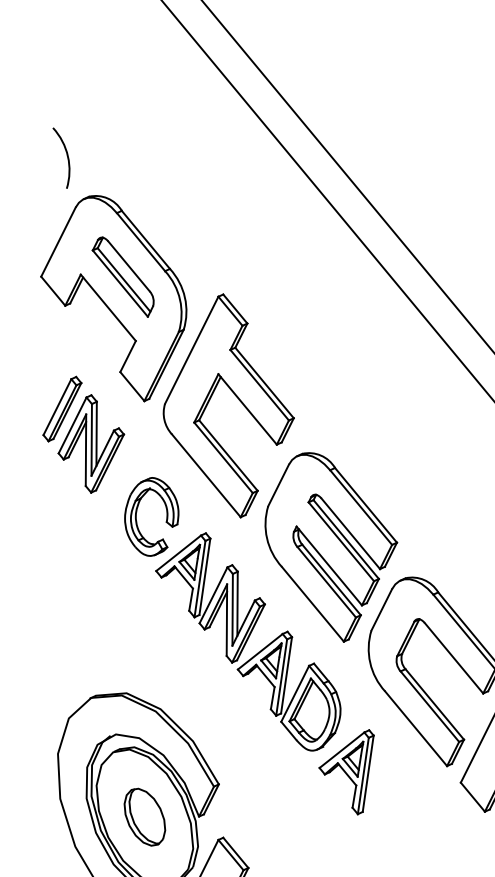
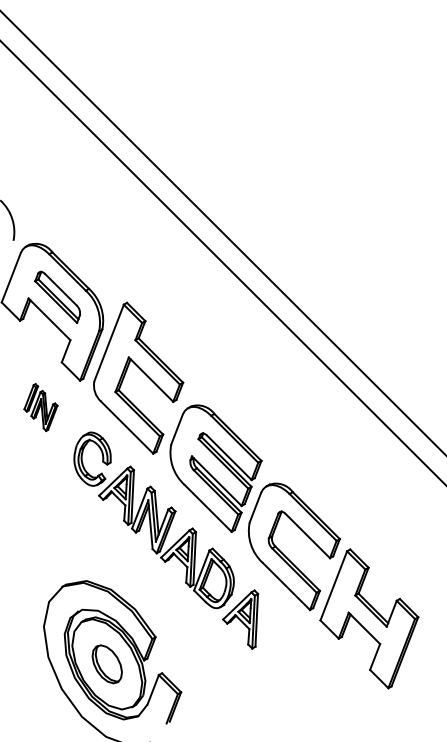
part: (83, 434) -> (40, 407), size x0.6

